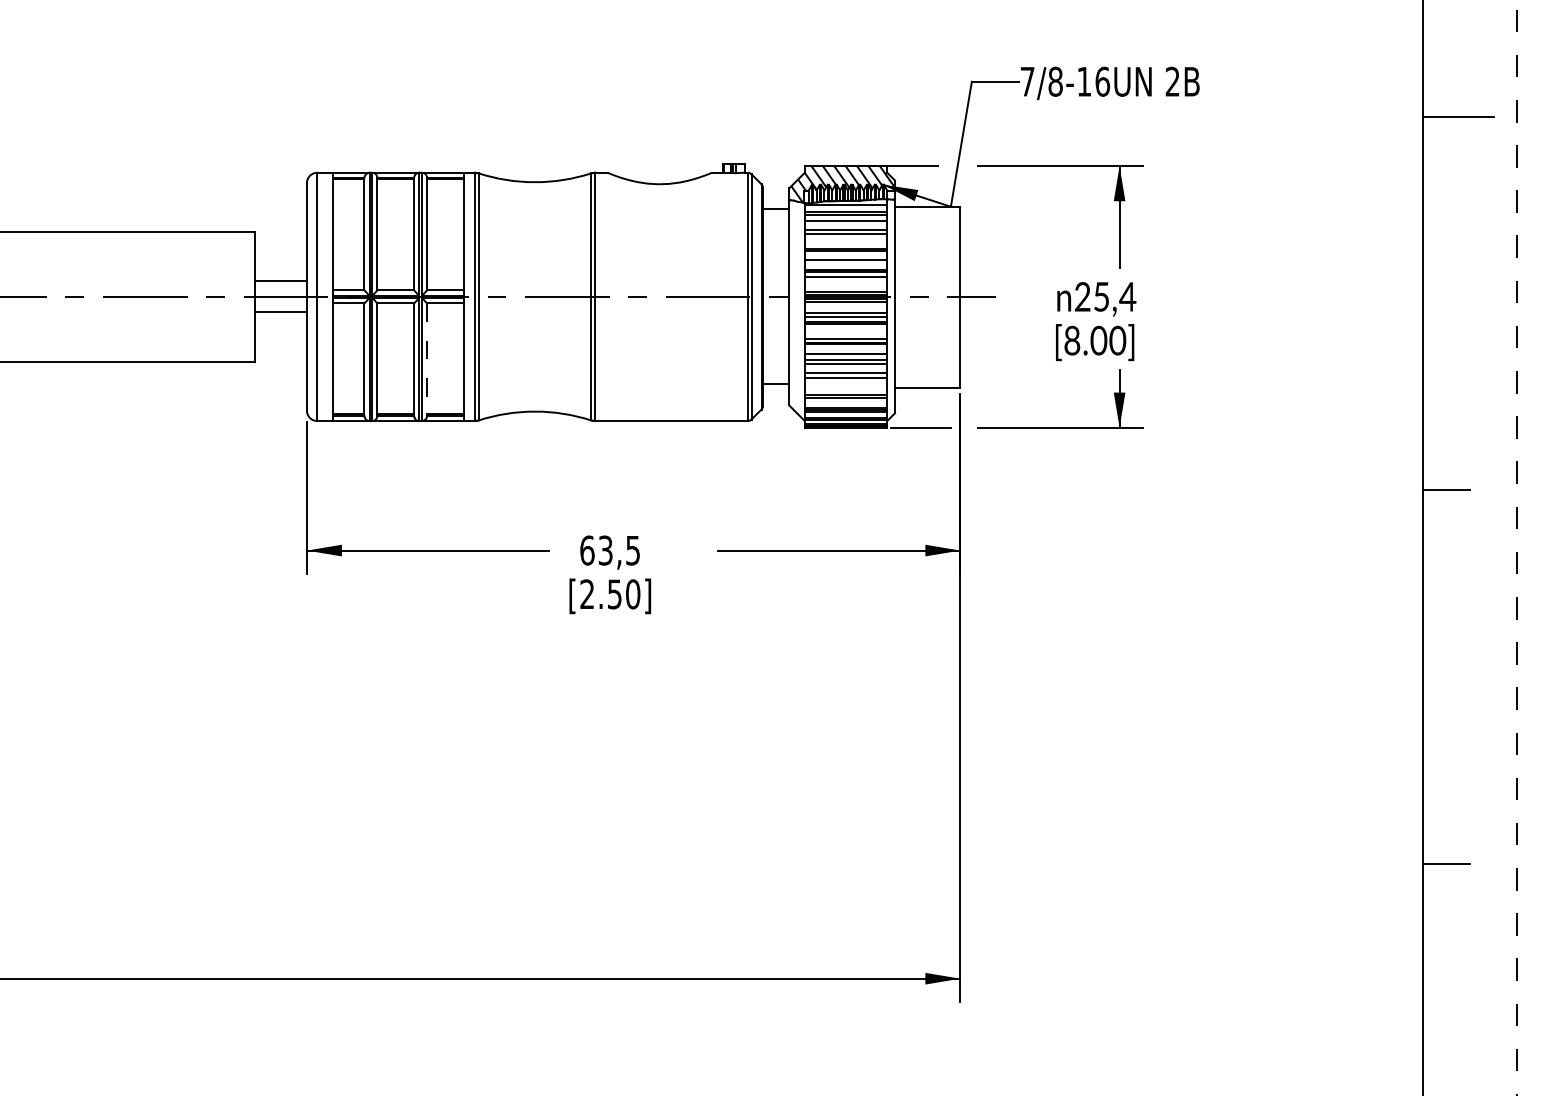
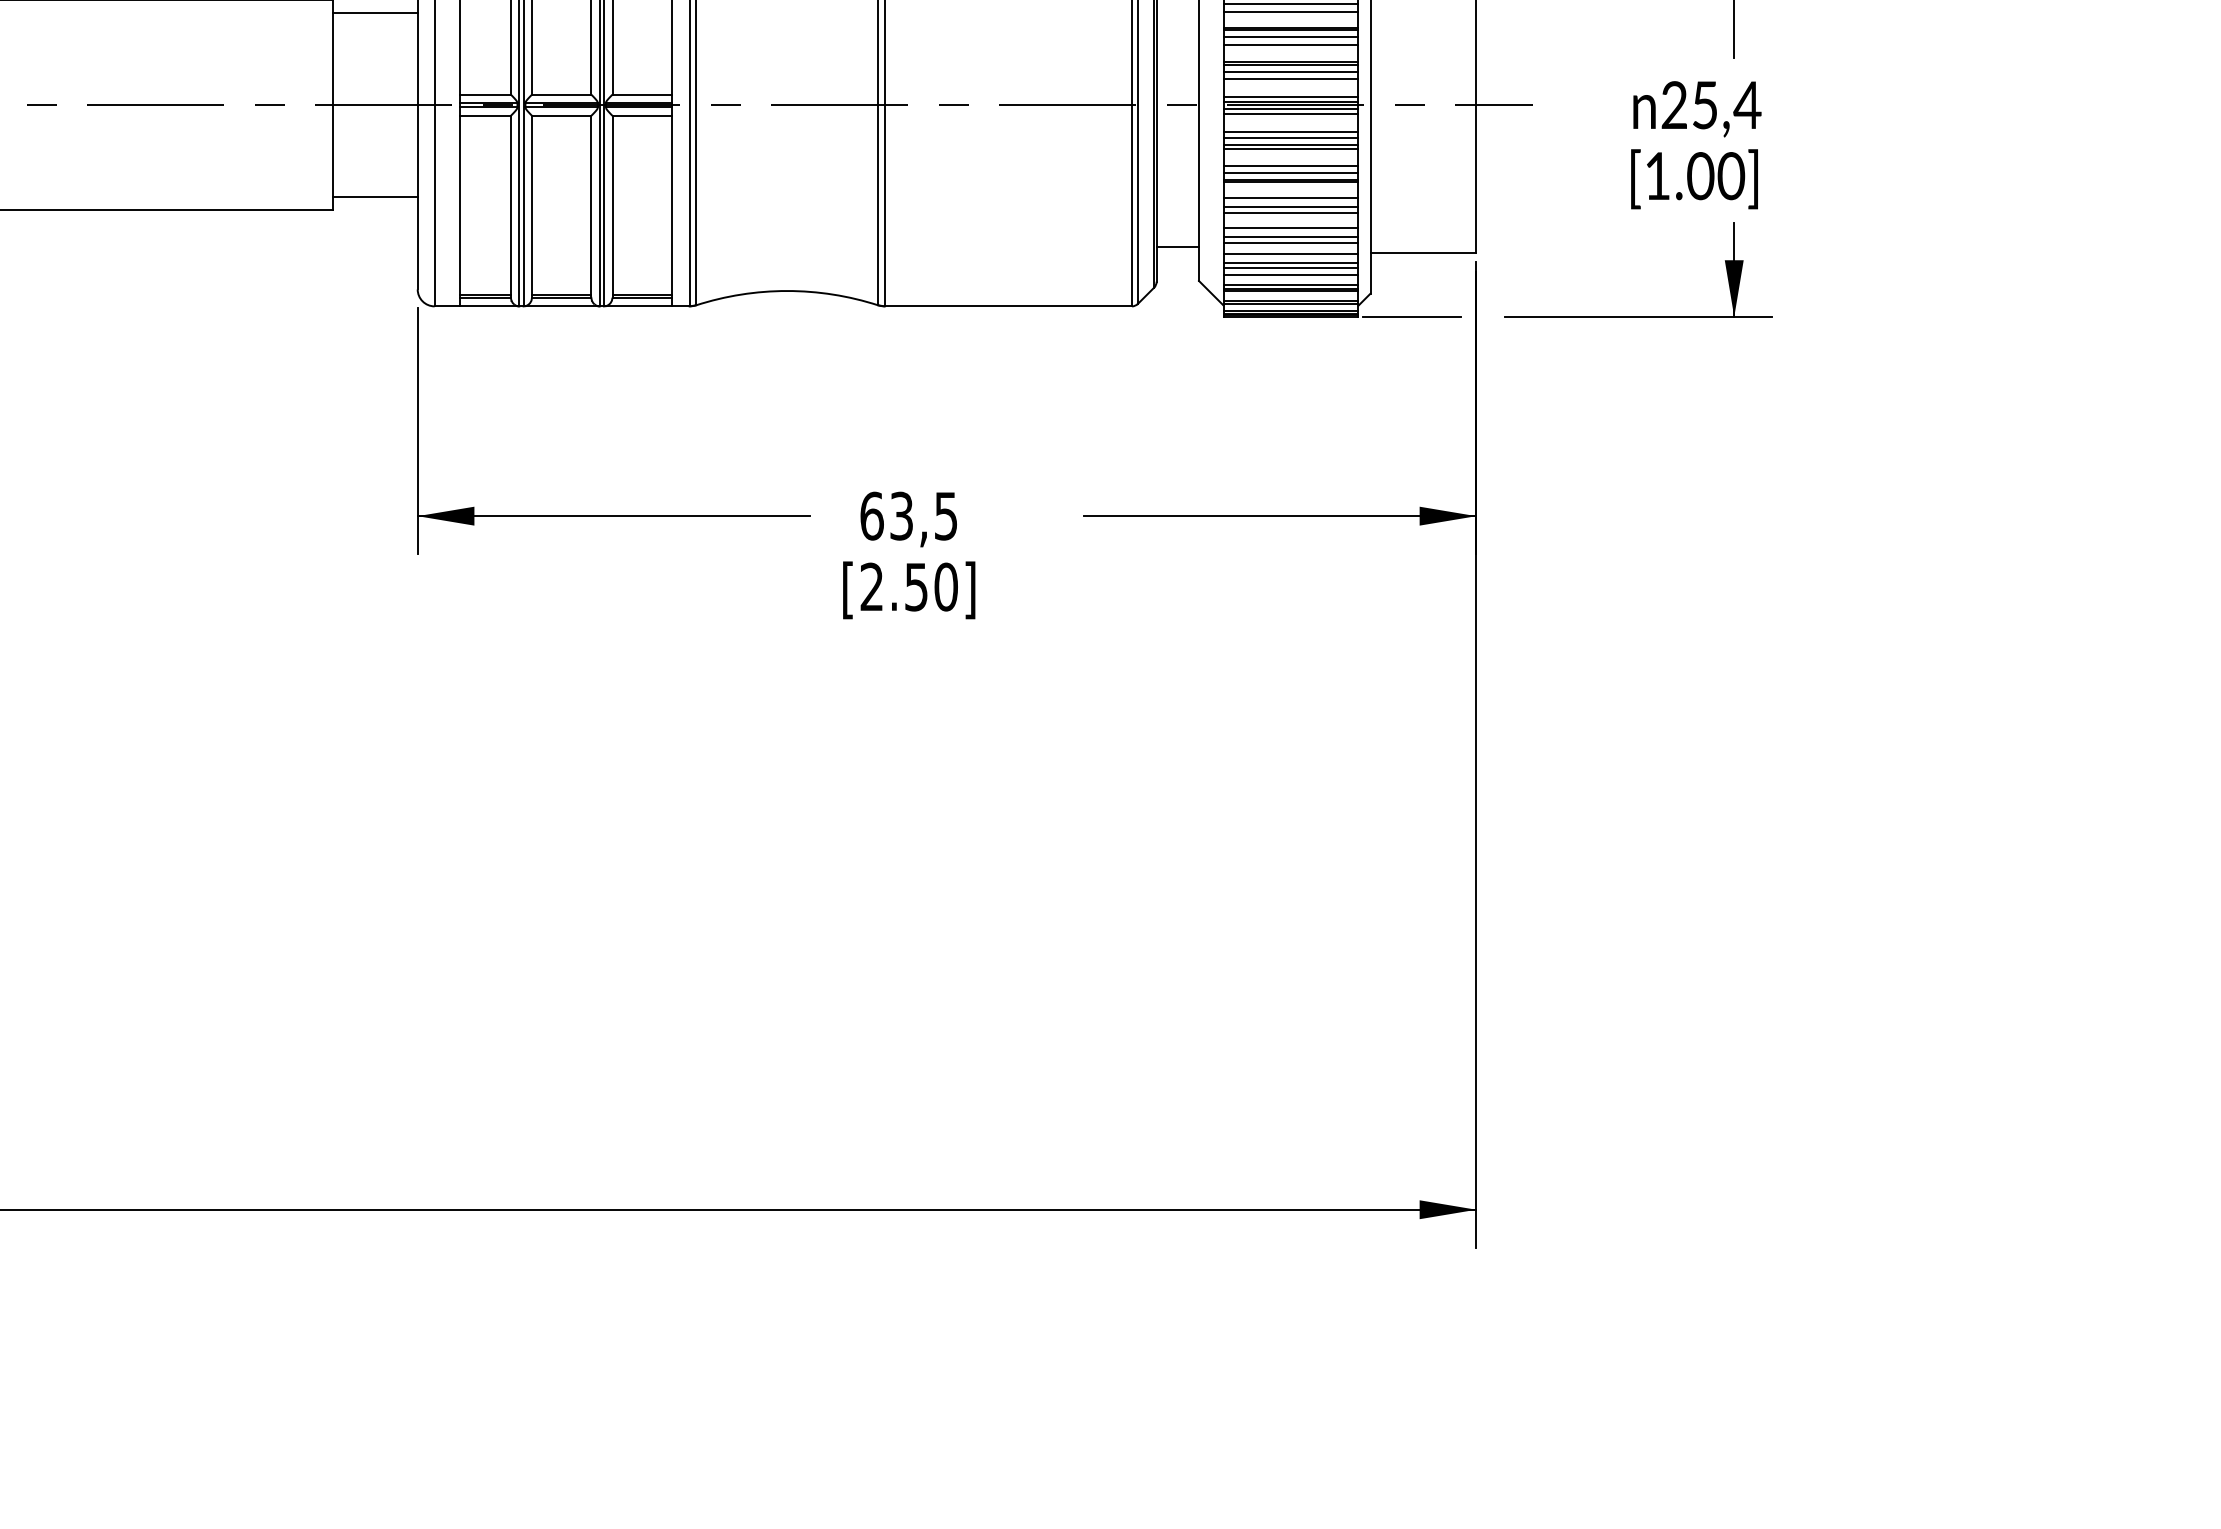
line: (845, 239) -> (1290, 12), added
line: (845, 254) -> (1290, 36), added
line: (845, 280) -> (1290, 78), added
line: (280, 281) -> (374, 13), moved
line: (280, 311) -> (374, 196), moved
line: (845, 334) -> (1290, 166), added
text: (1072, 340) -> (1657, 175), [8.00] -> [1.00]
line: (427, 360) -> (613, 208), dashed -> solid
line: (845, 381) -> (1290, 242), added
line: (845, 388) -> (1290, 253), added
line: (845, 401) -> (1290, 274), added

